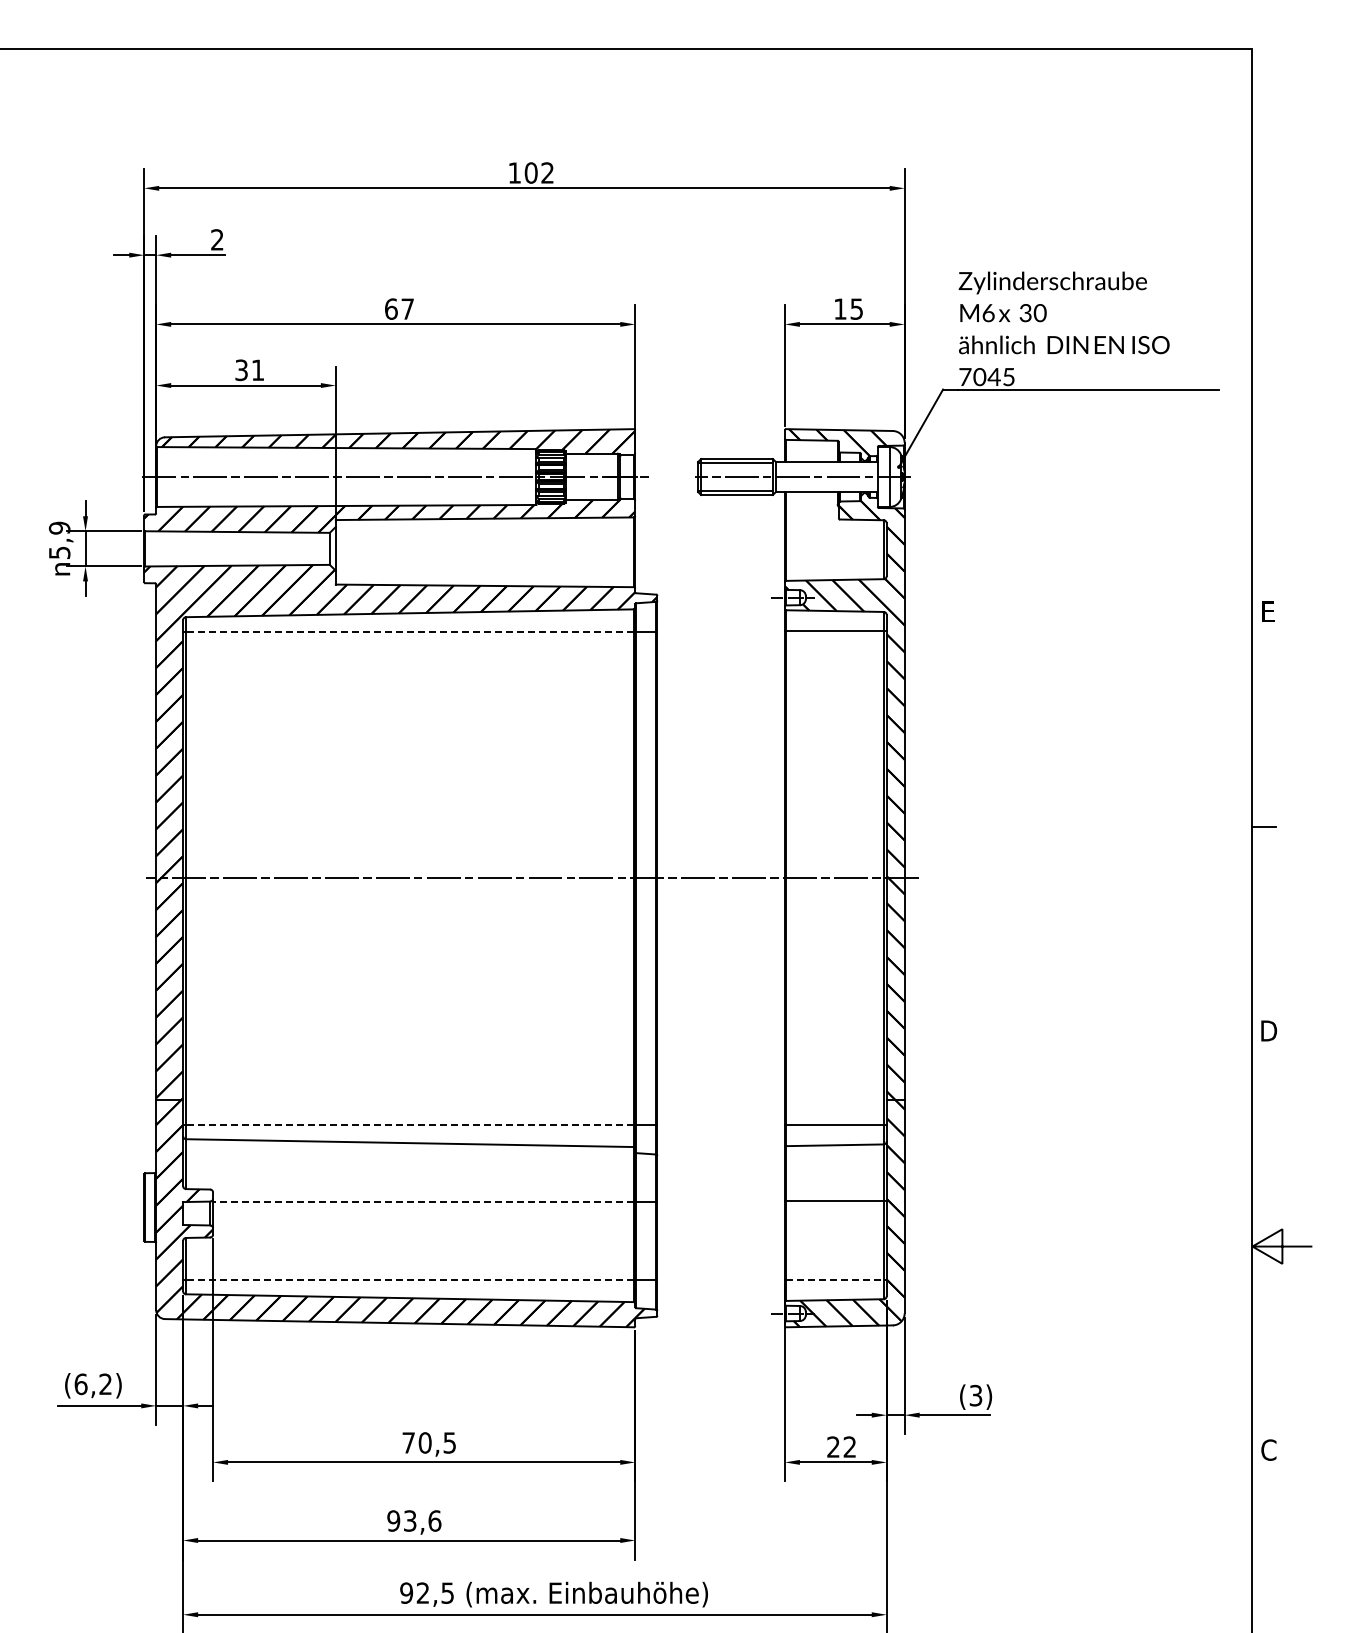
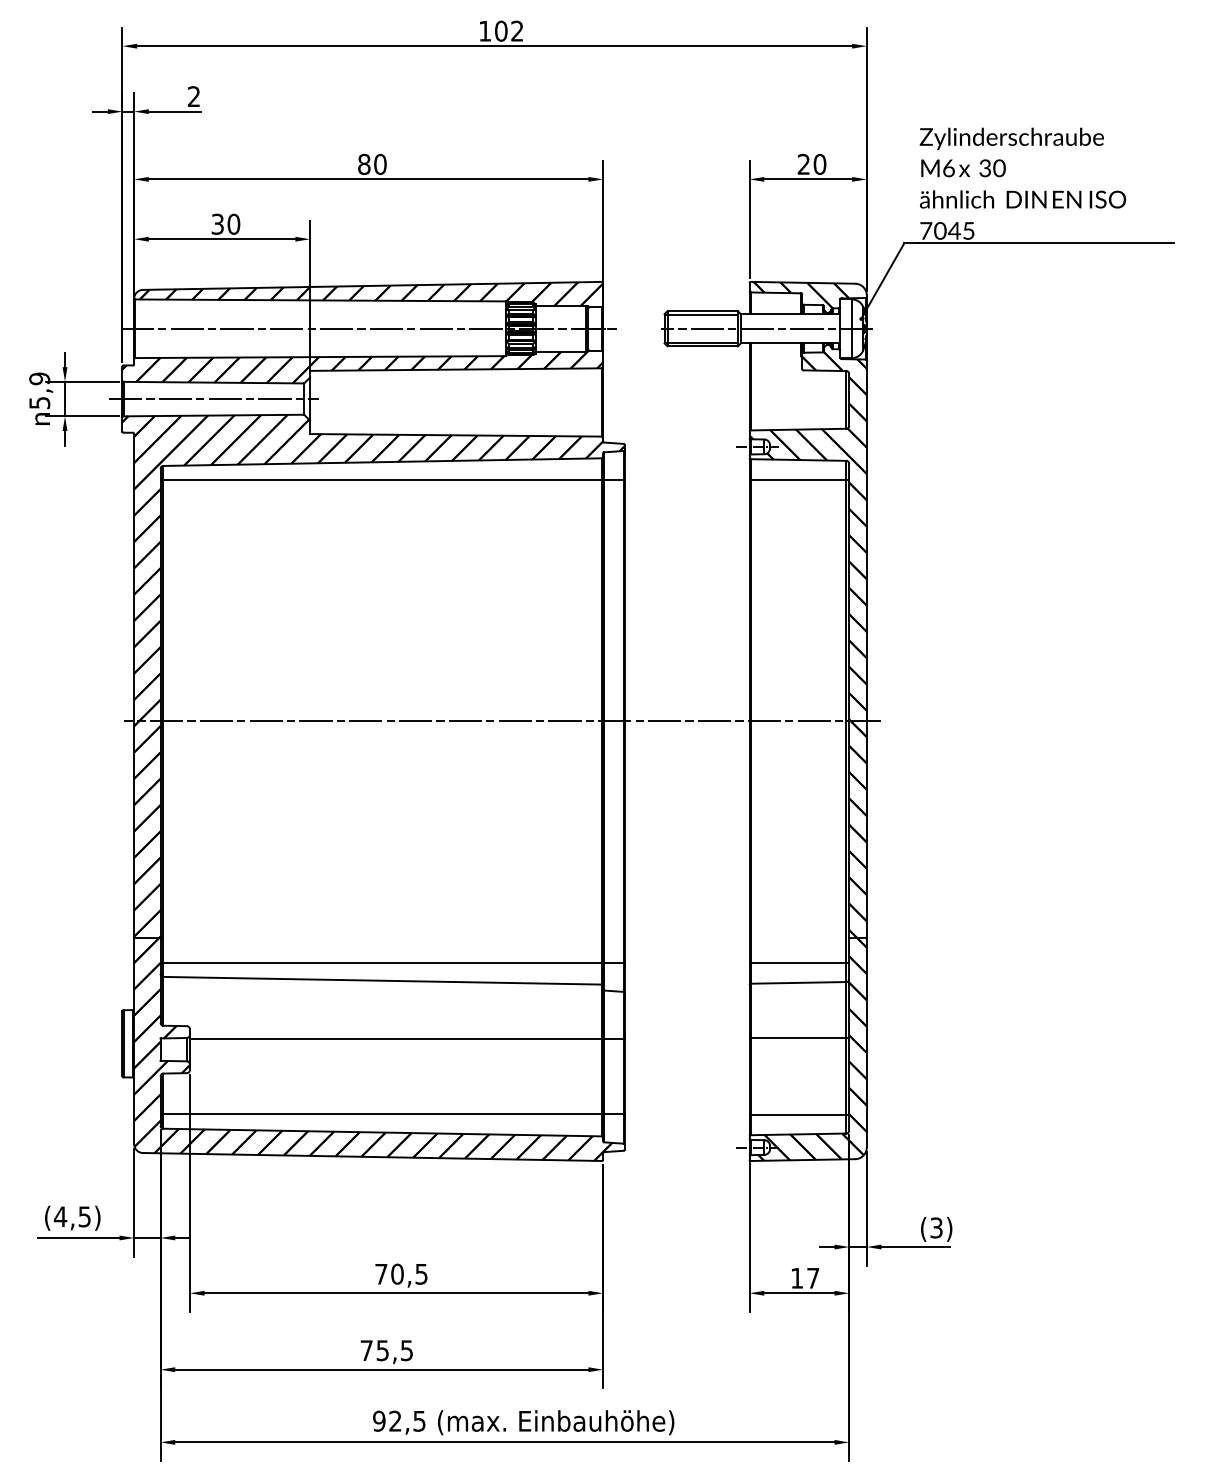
text: (399, 308) -> (372, 163), 67 -> 80
text: (848, 308) -> (811, 163), 15 -> 20
text: (257, 370) -> (233, 224), 31 -> 30
line: (237, 548) -> (213, 398), added
line: (410, 631) -> (383, 479), dashed -> solid
line: (410, 1124) -> (383, 962), dashed -> solid
line: (423, 1202) -> (395, 1038), dashed -> solid
line: (410, 1279) -> (383, 1114), dashed -> solid
line: (834, 1279) -> (798, 1114), dashed -> solid
text: (92, 1384) -> (71, 1217), (6,2) -> (4,5)
text: (841, 1446) -> (804, 1277), 22 -> 17
text: (414, 1520) -> (387, 1350), 93,6 -> 75,5

